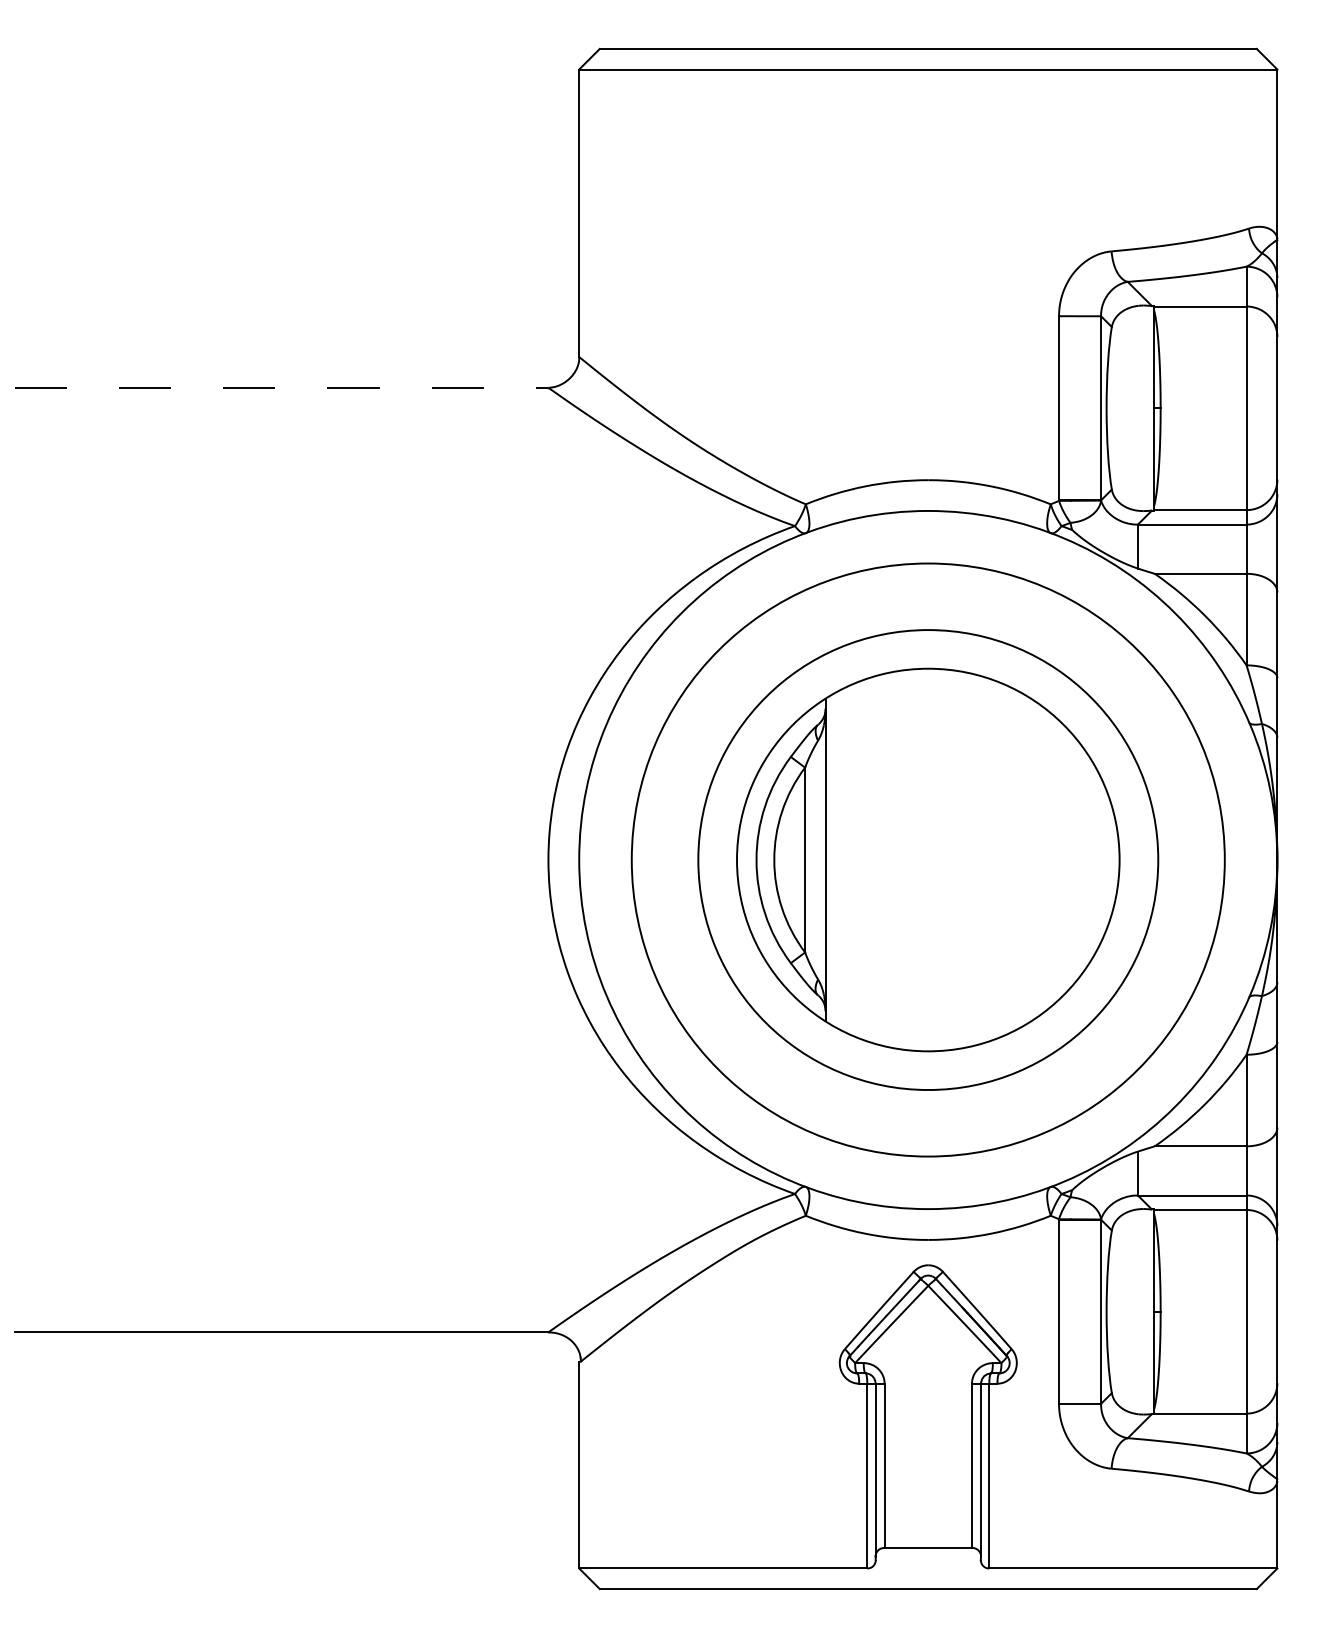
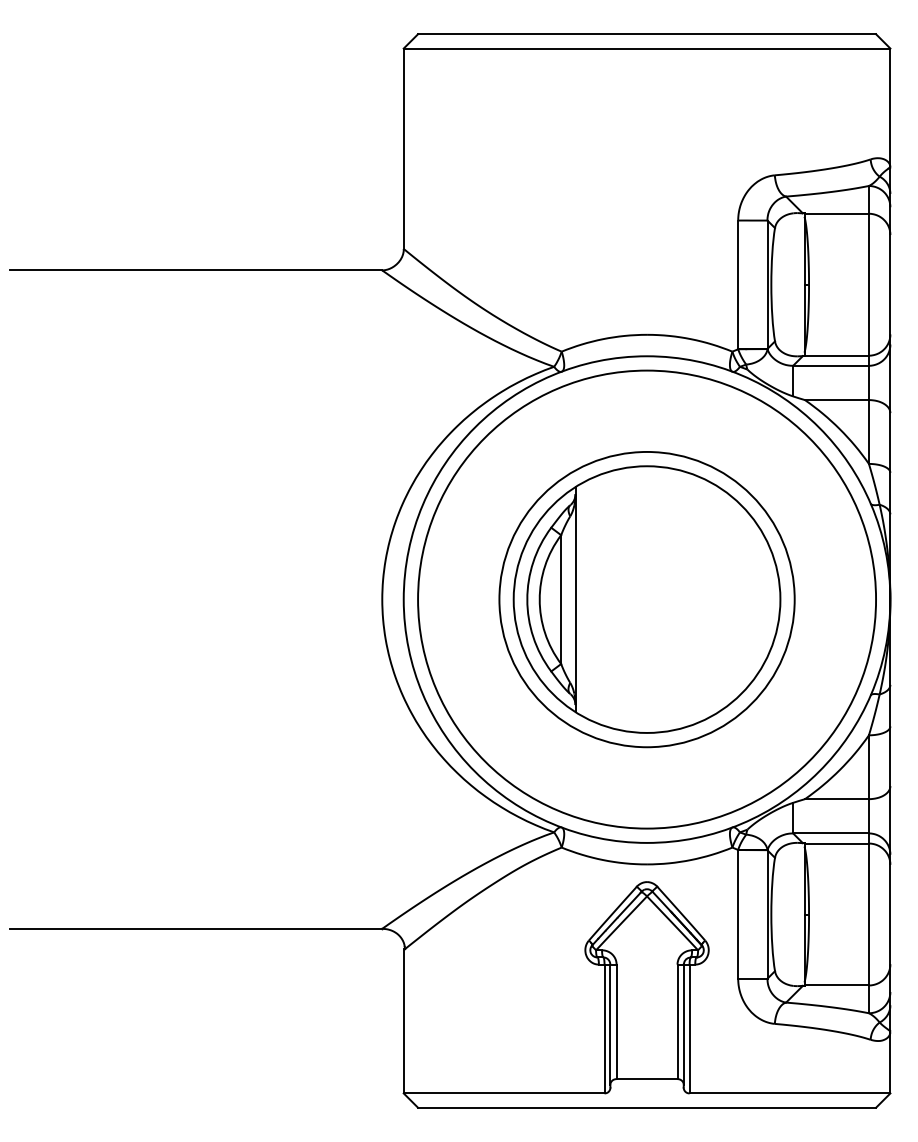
line: (281, 387) -> (196, 270), dashed -> solid
circle: (927, 859) -> (646, 599), size x0.71
circle: (928, 859) -> (647, 599), size x1.43

